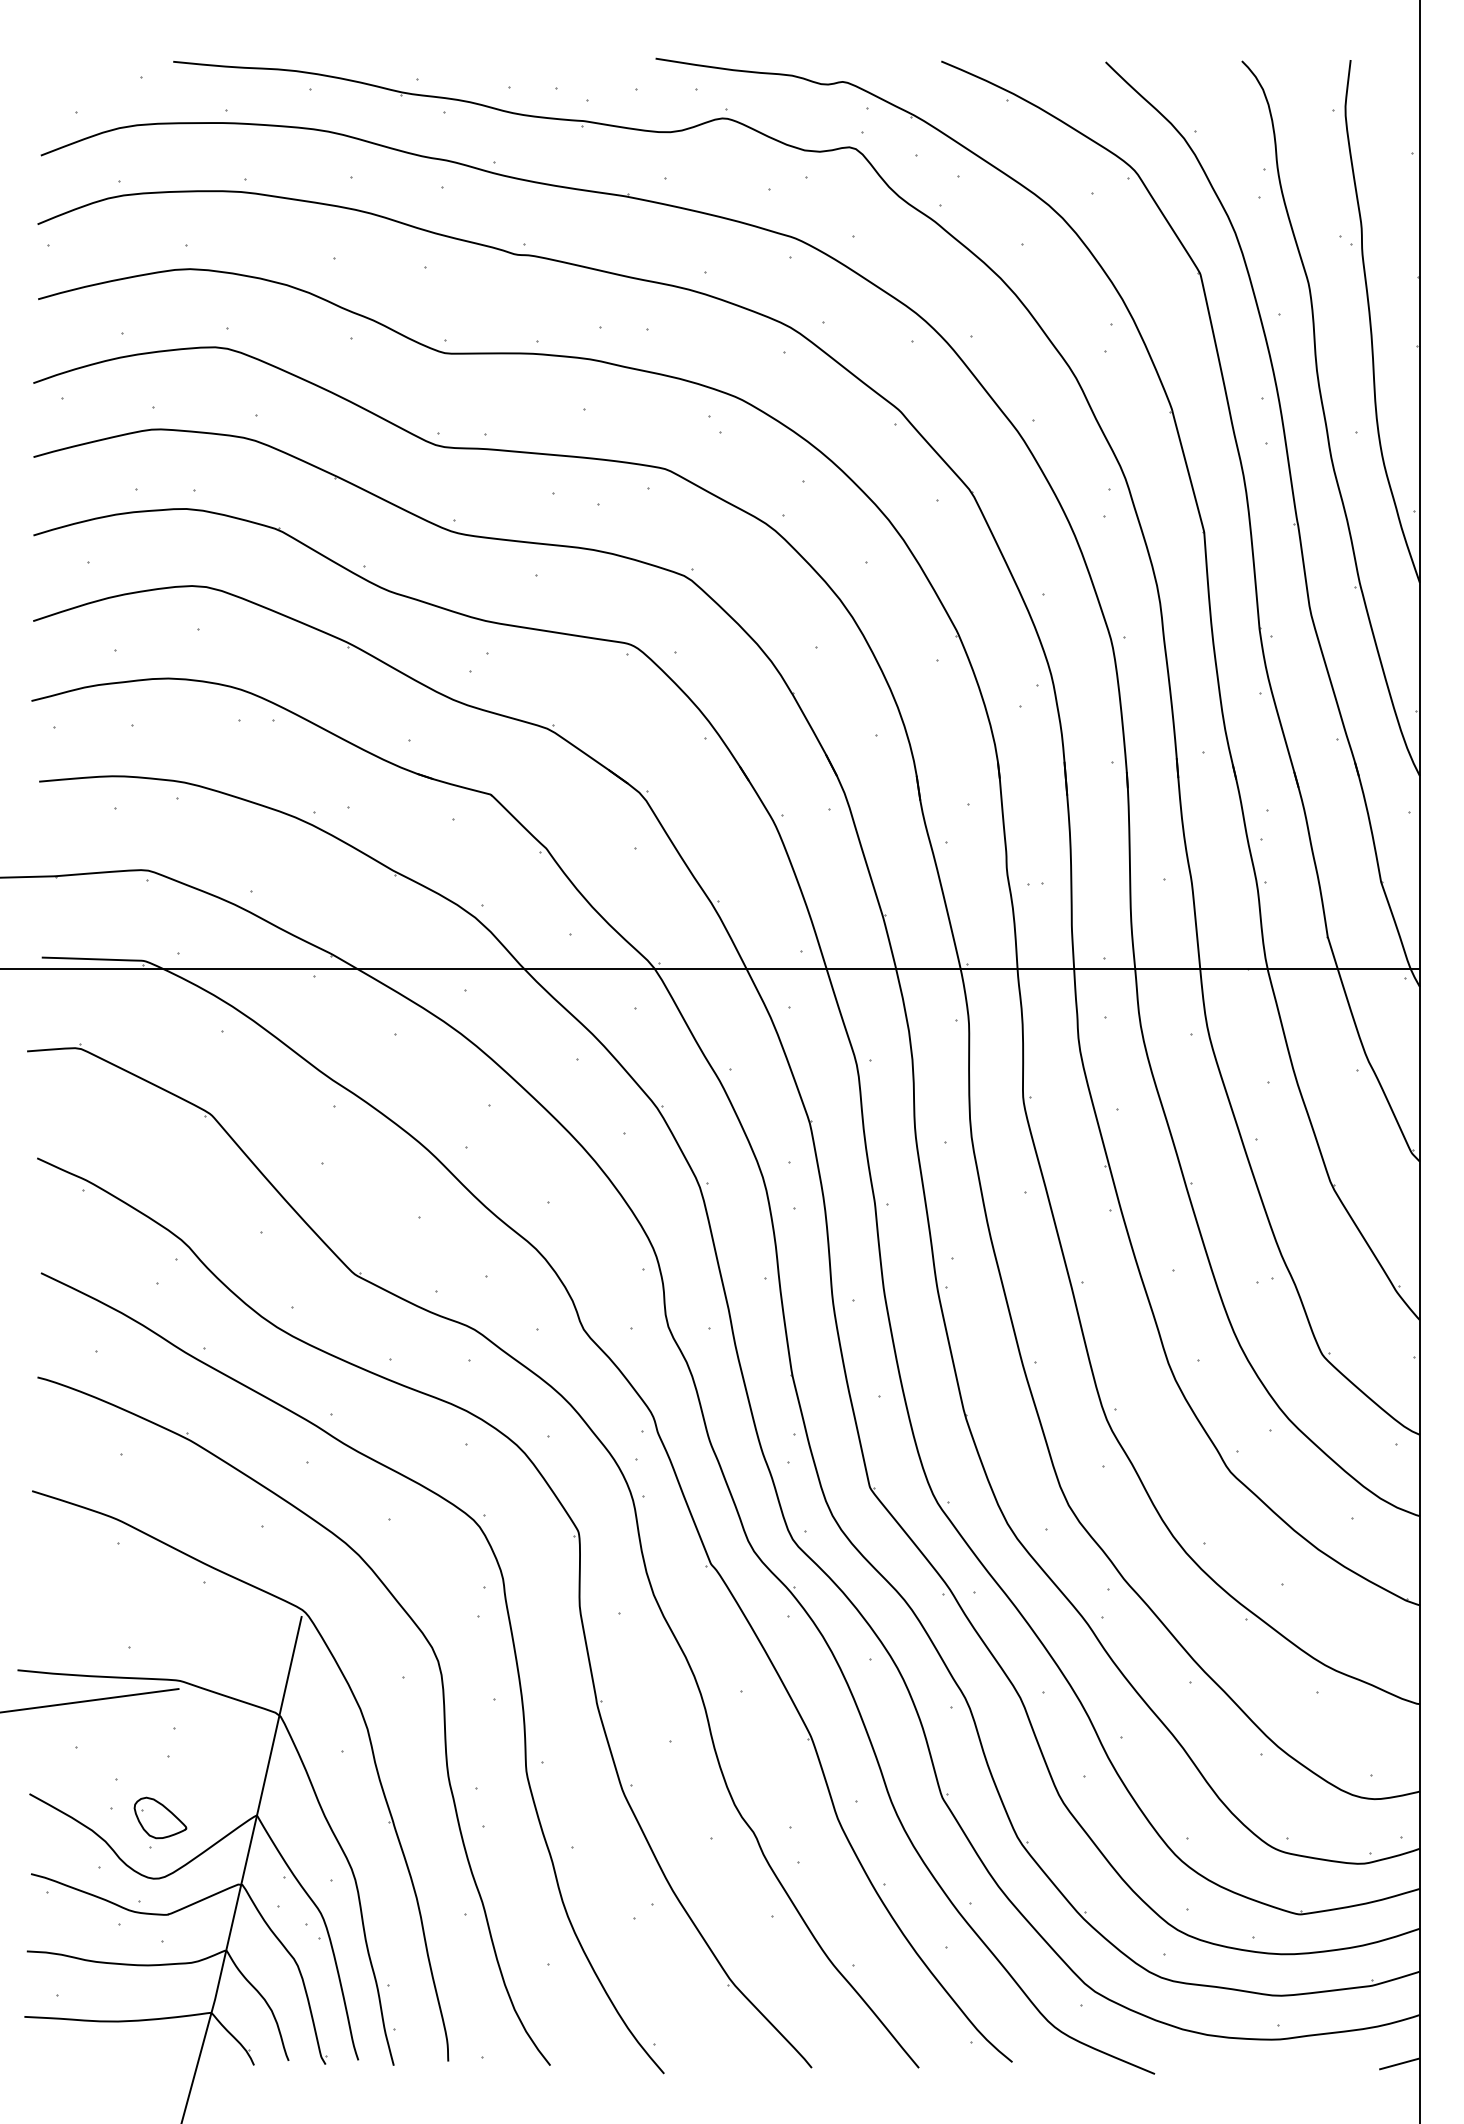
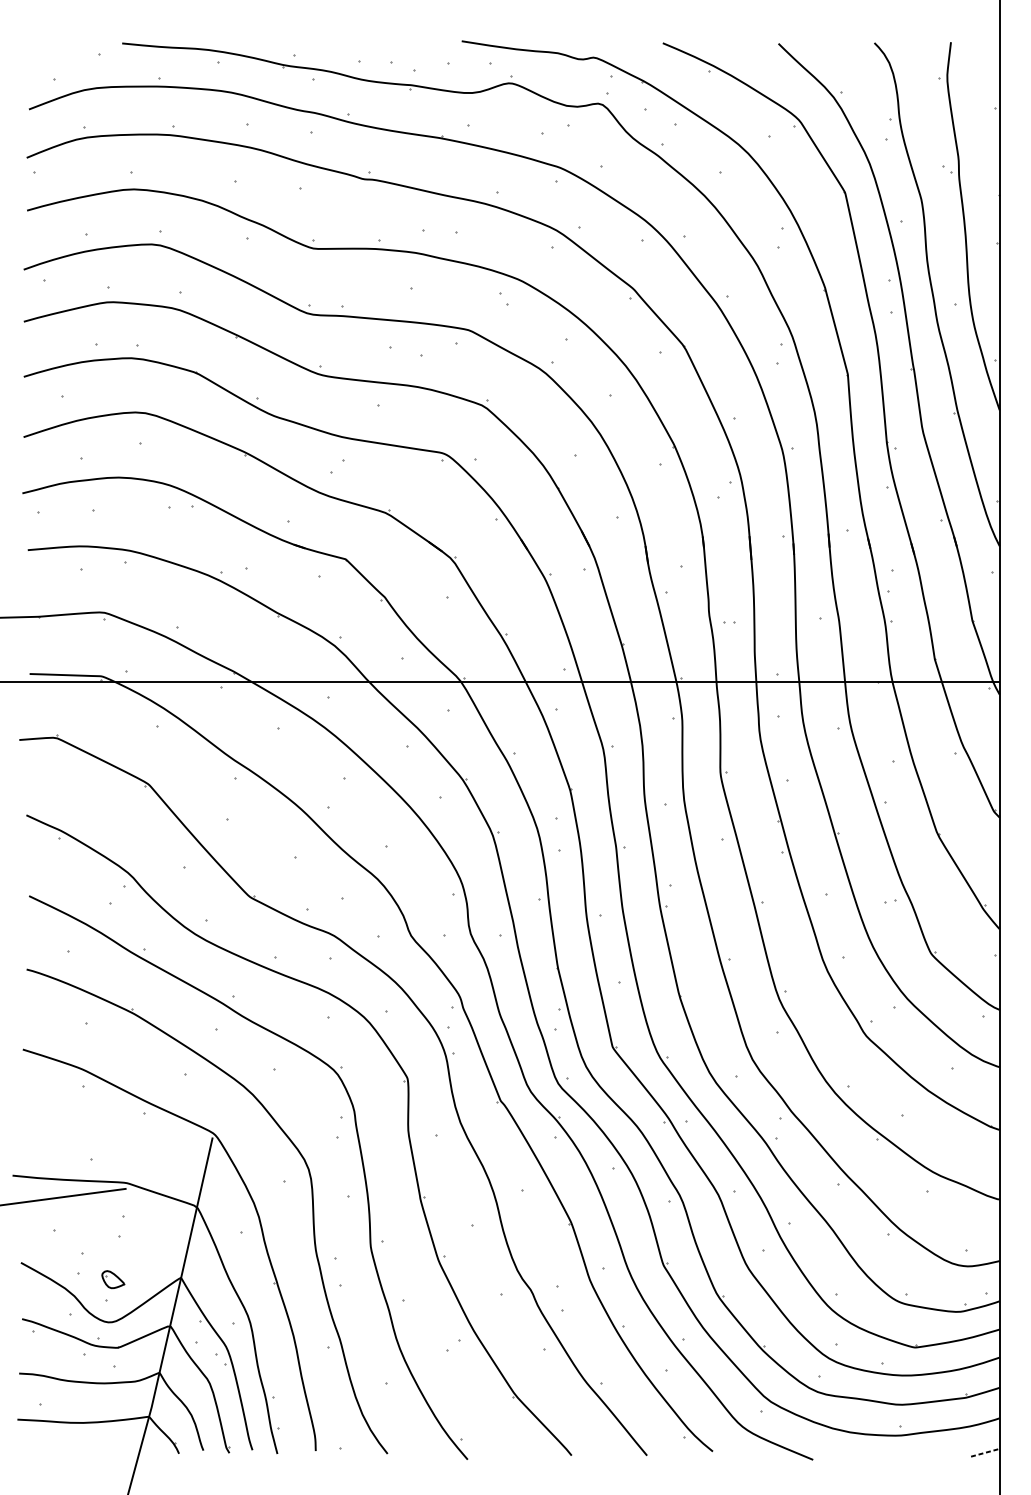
part: (160, 1817) -> (113, 1279), size x0.6
line: (1400, 2063) -> (986, 1452), solid -> dashed

